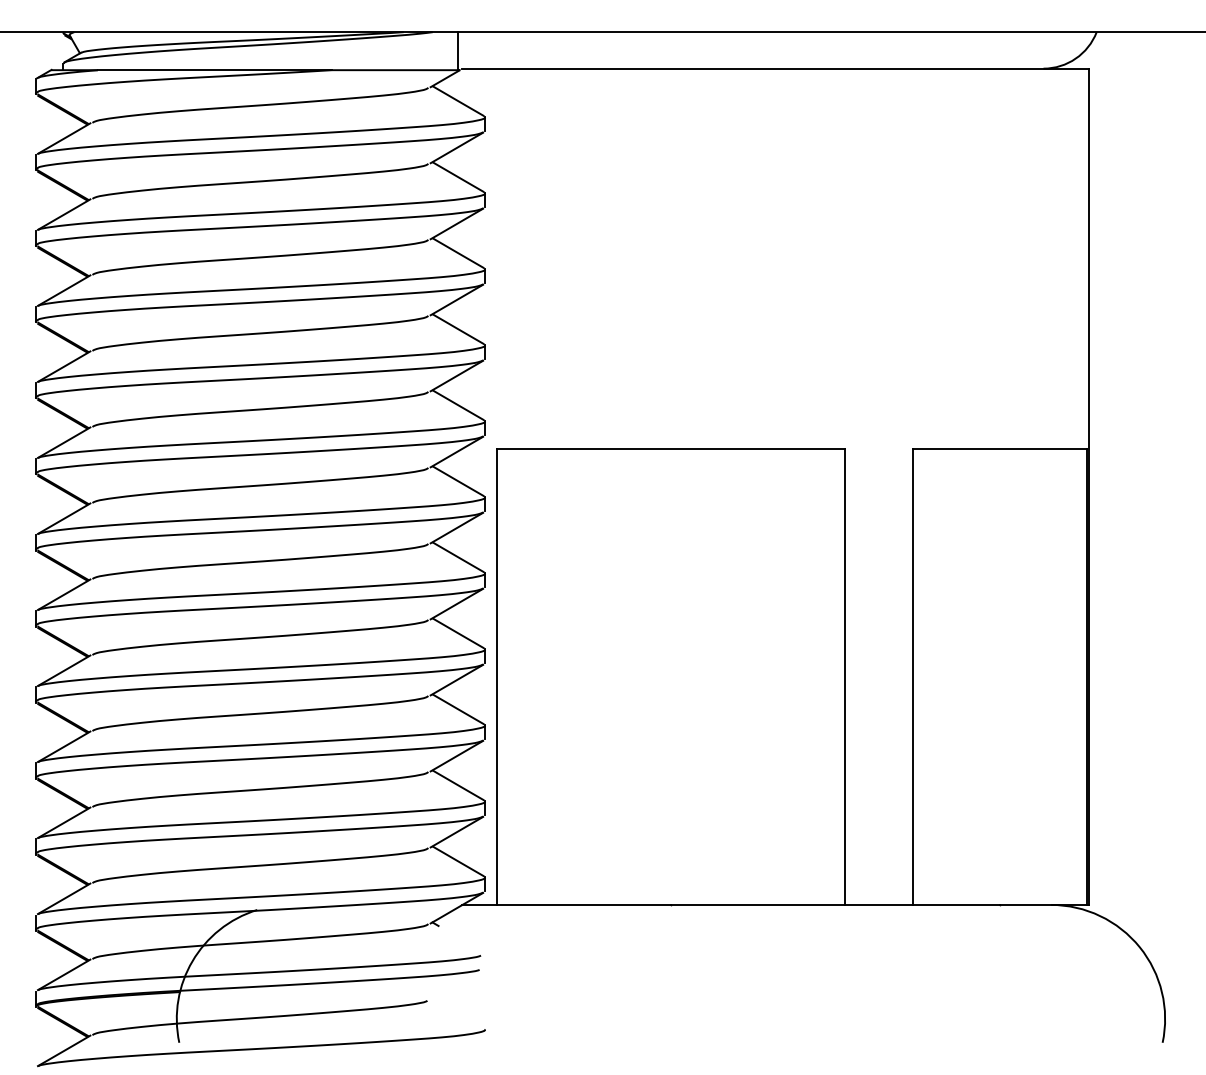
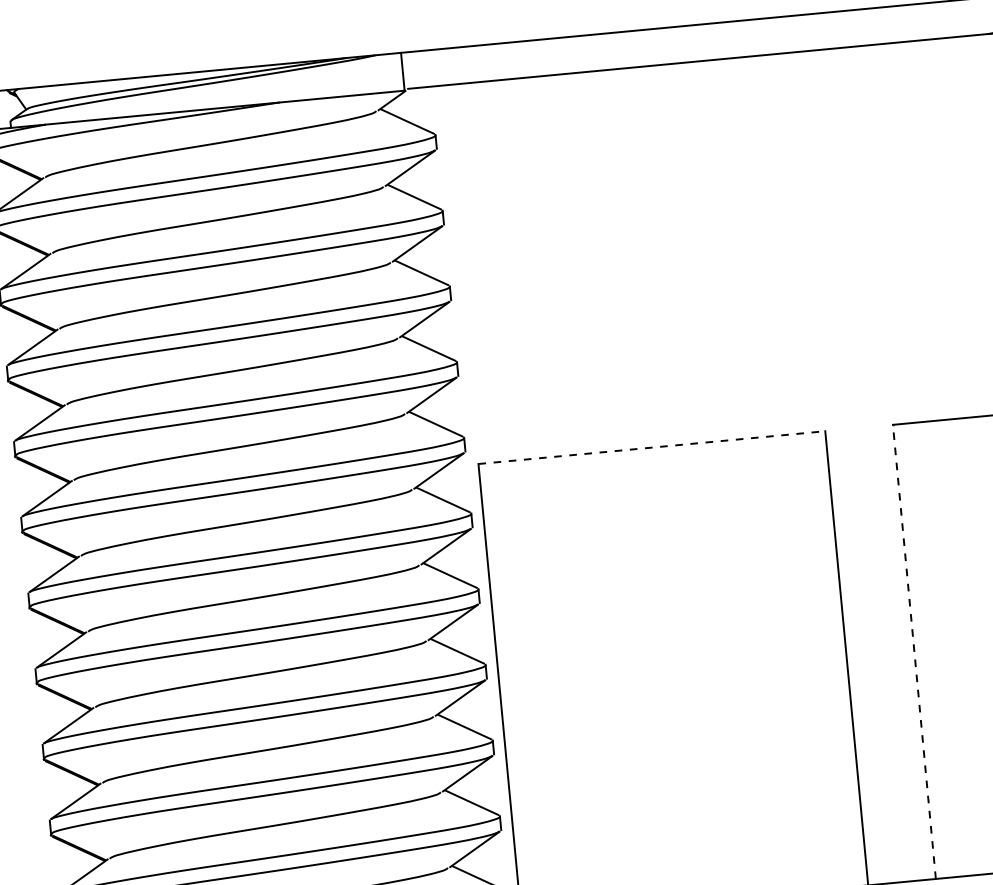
line: (671, 448) -> (652, 447), solid -> dashed
line: (913, 676) -> (914, 651), solid -> dashed

